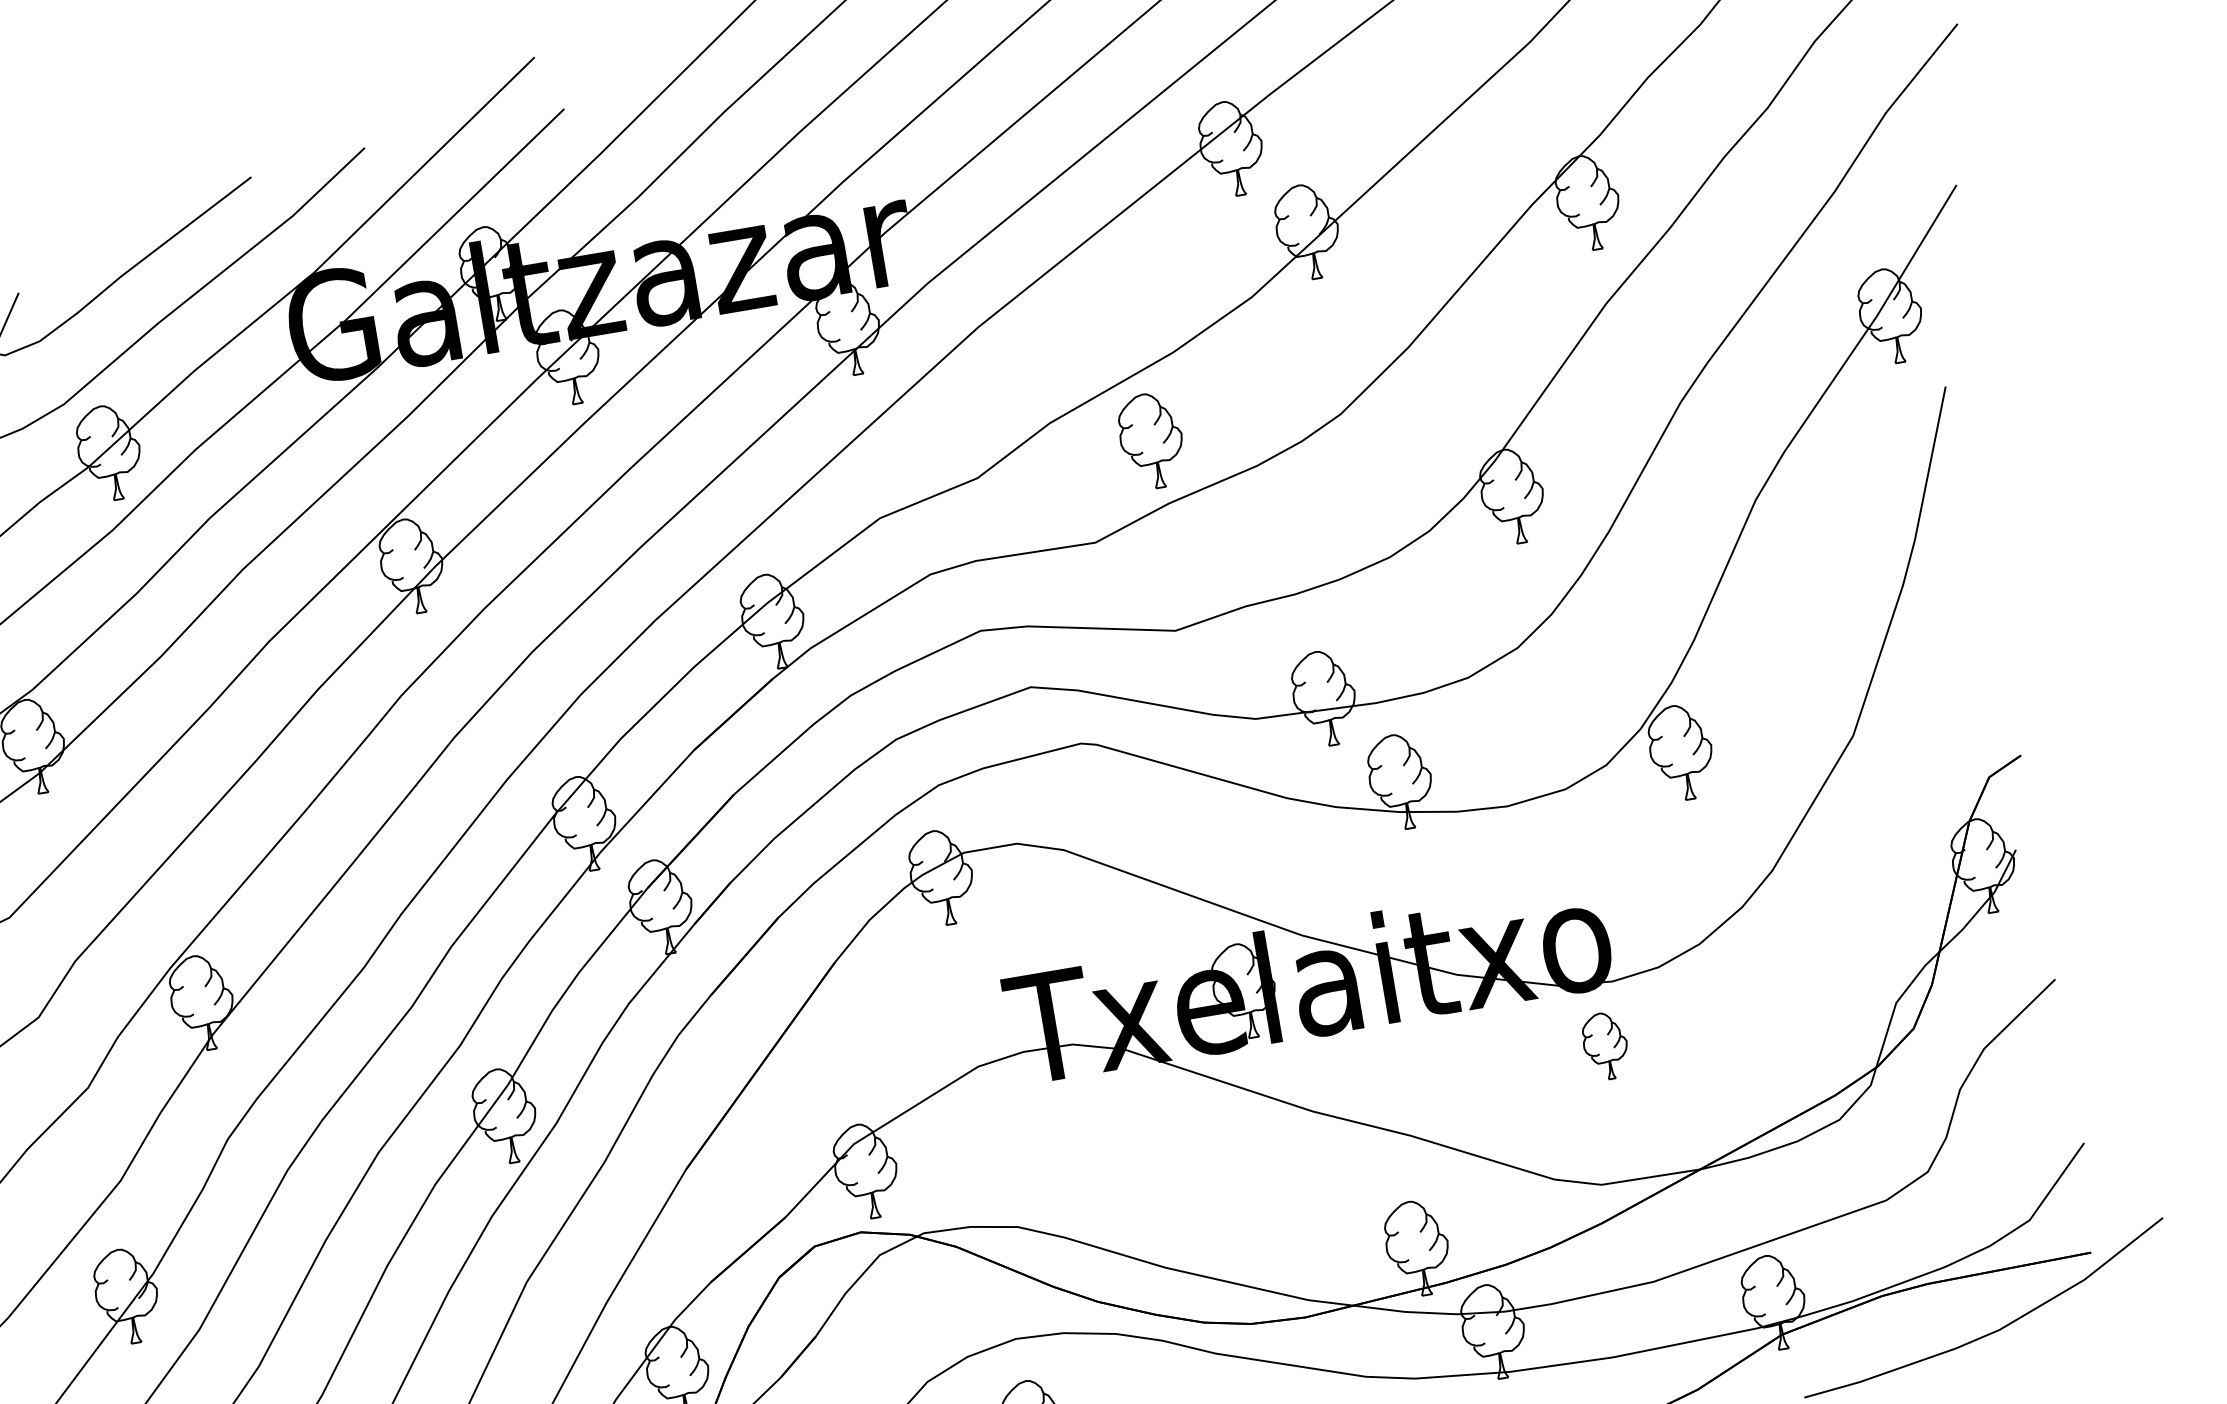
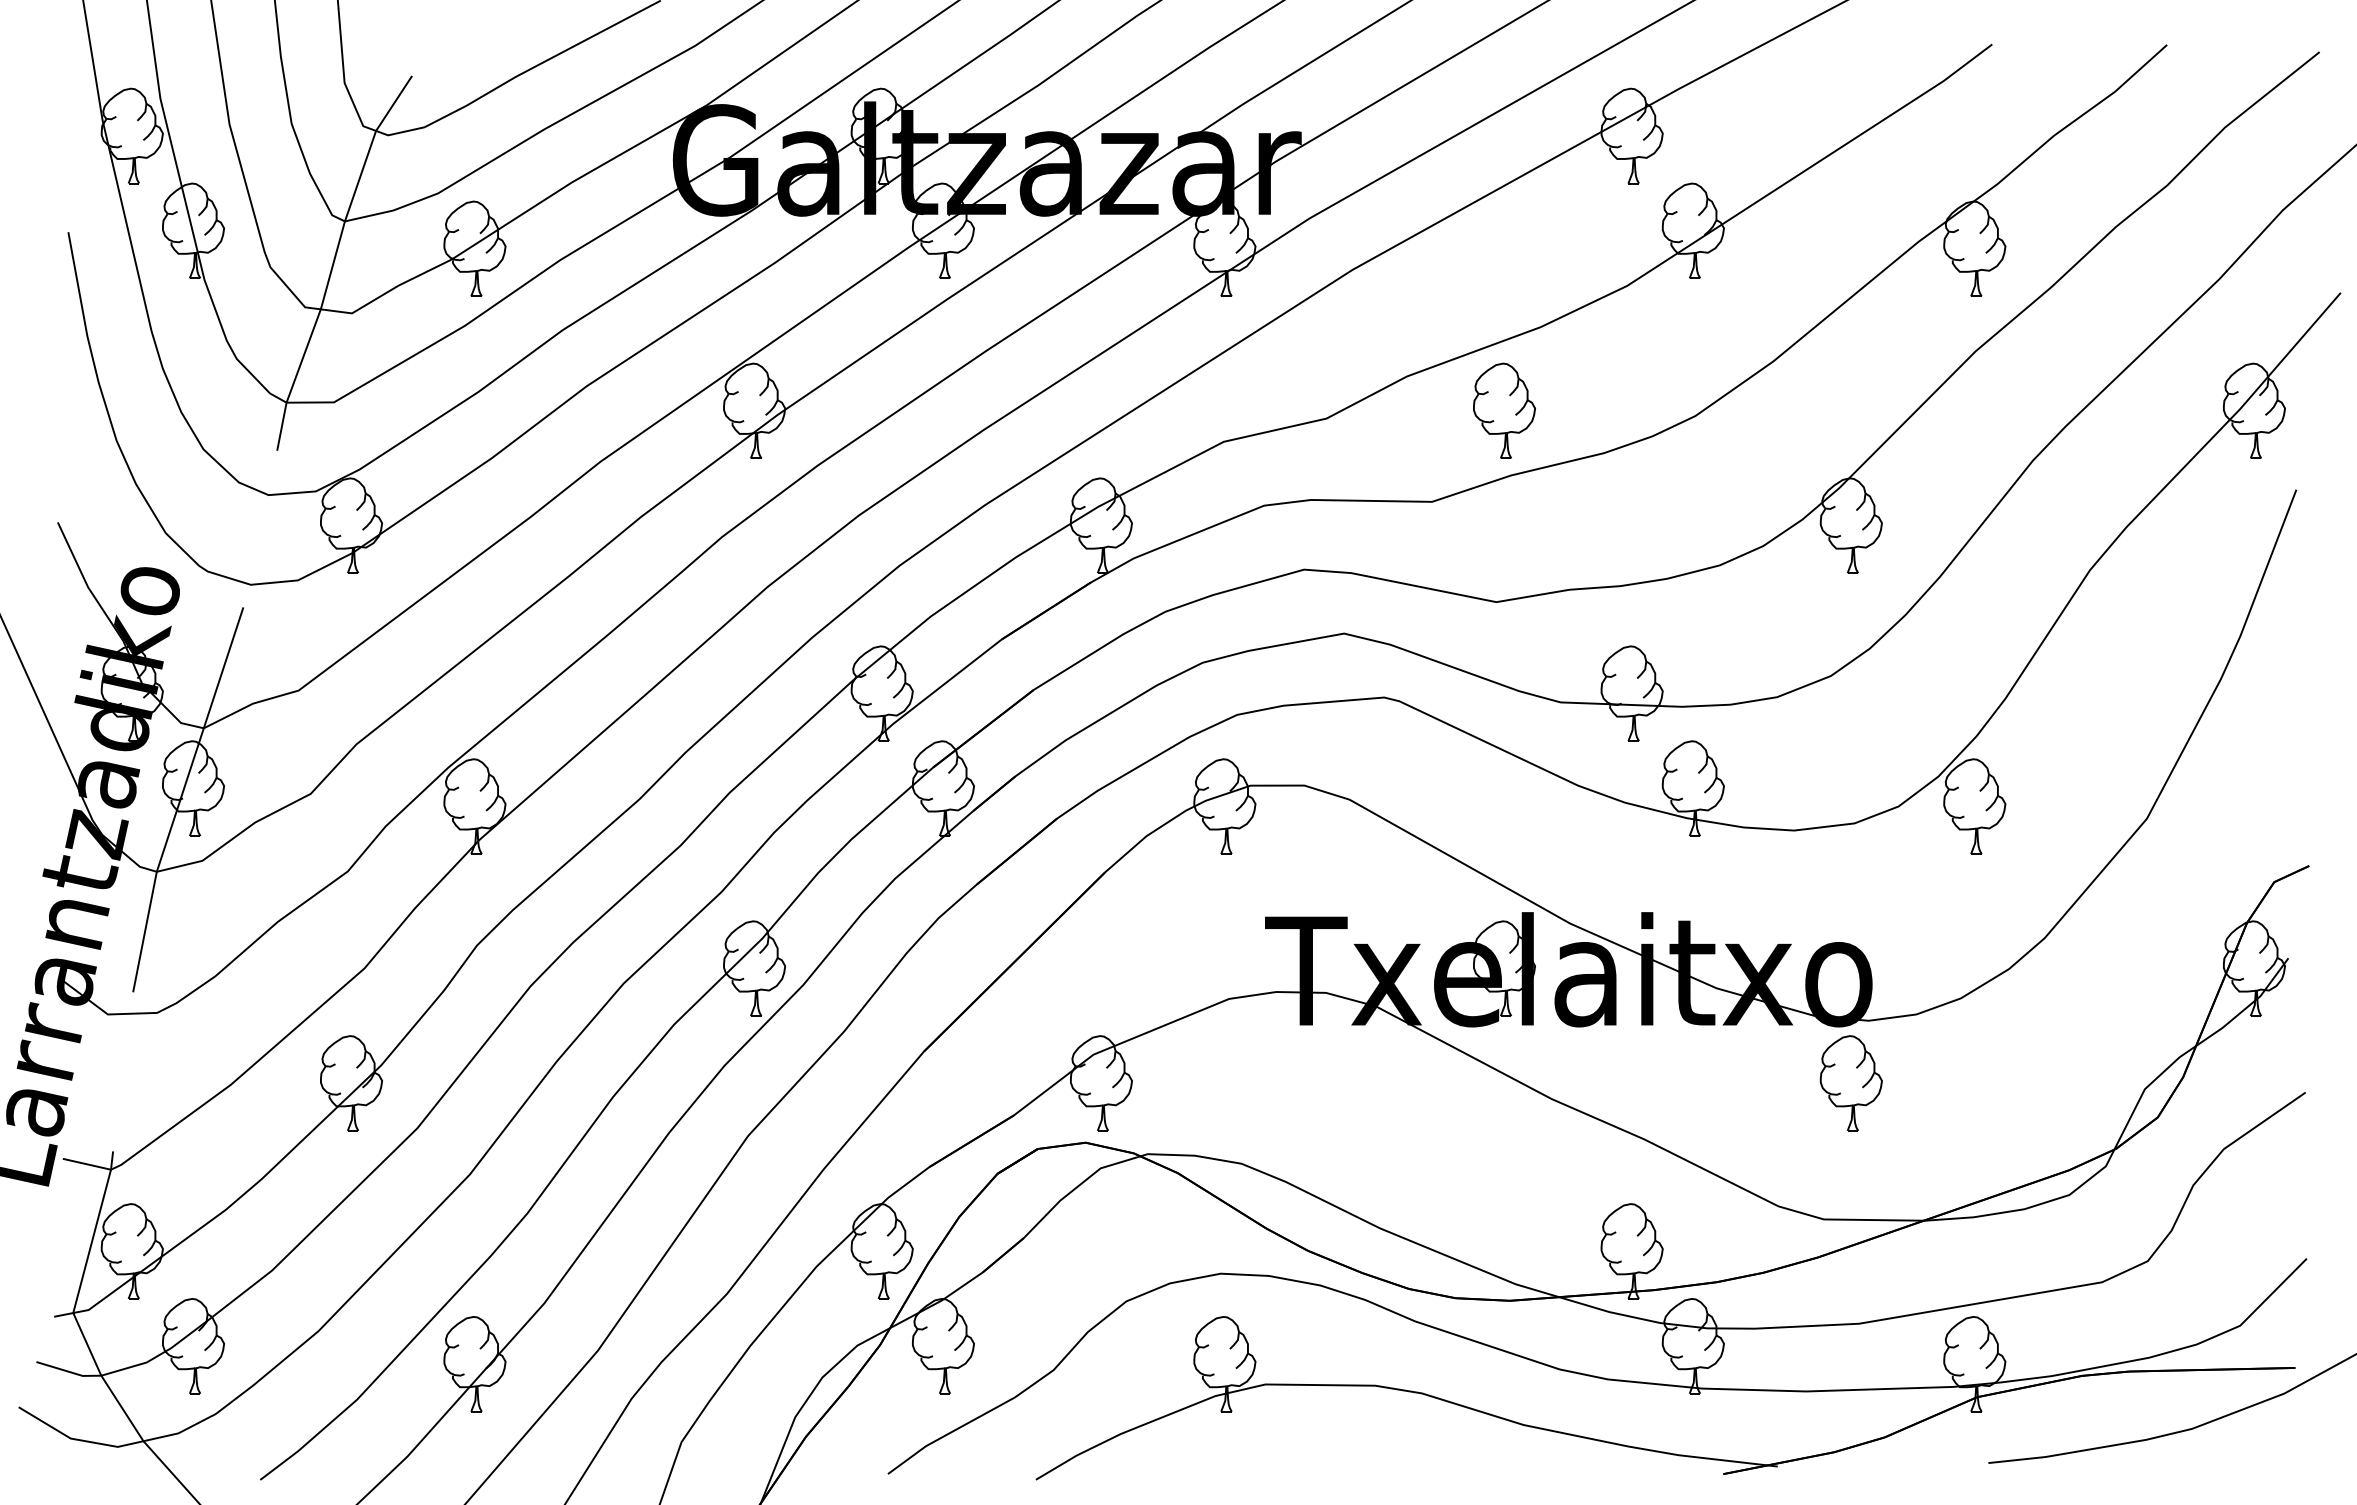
part: (1605, 1046) -> (1850, 1083), size x1.43

